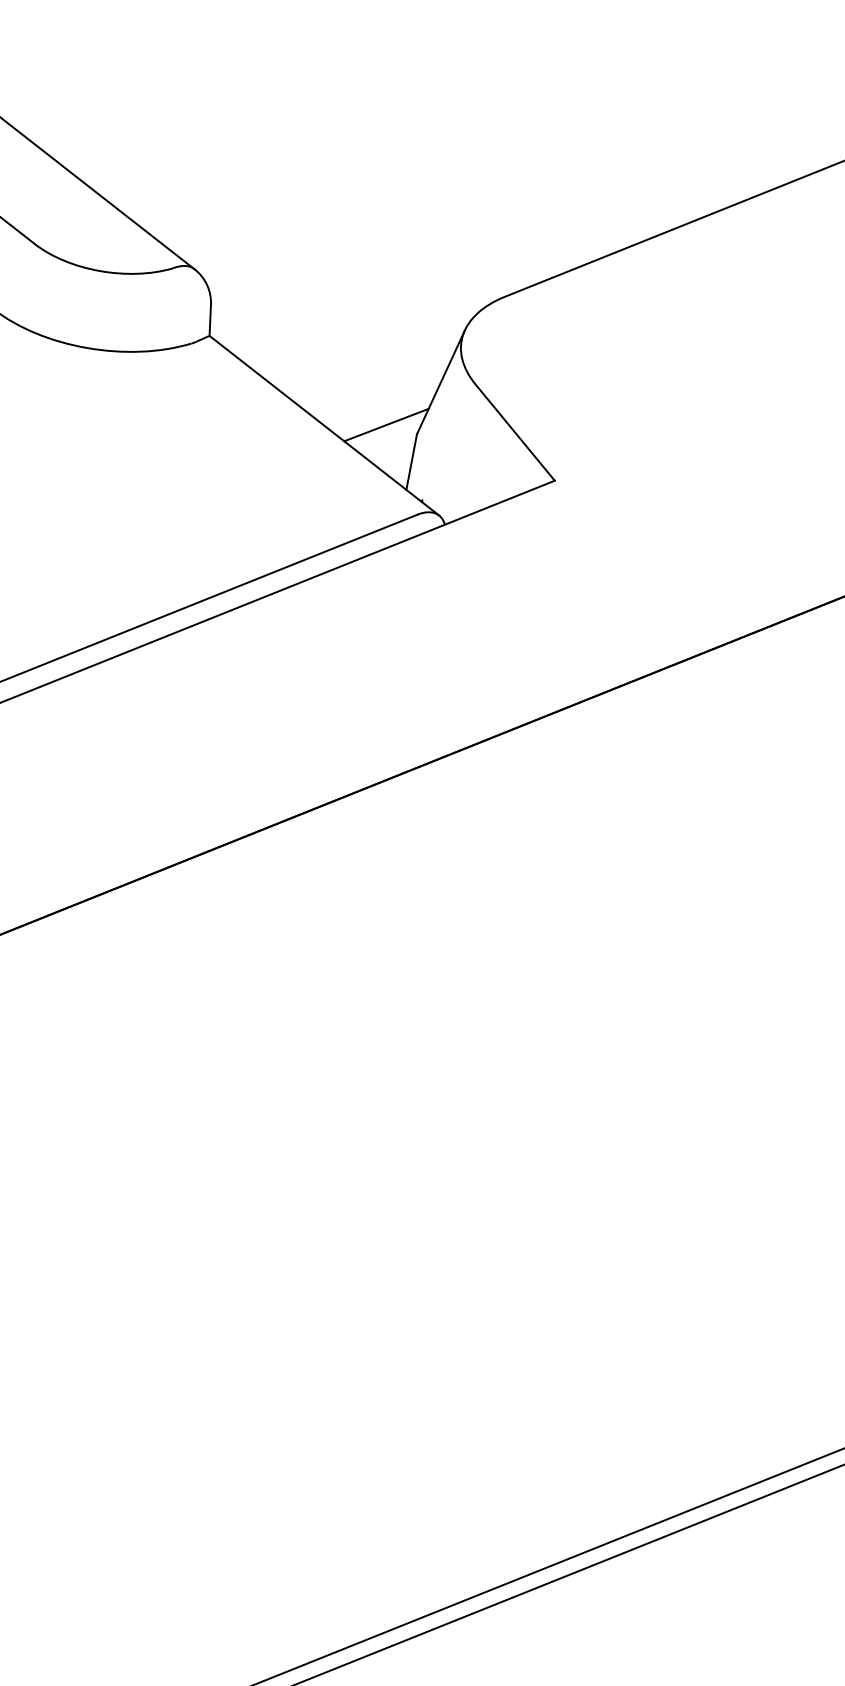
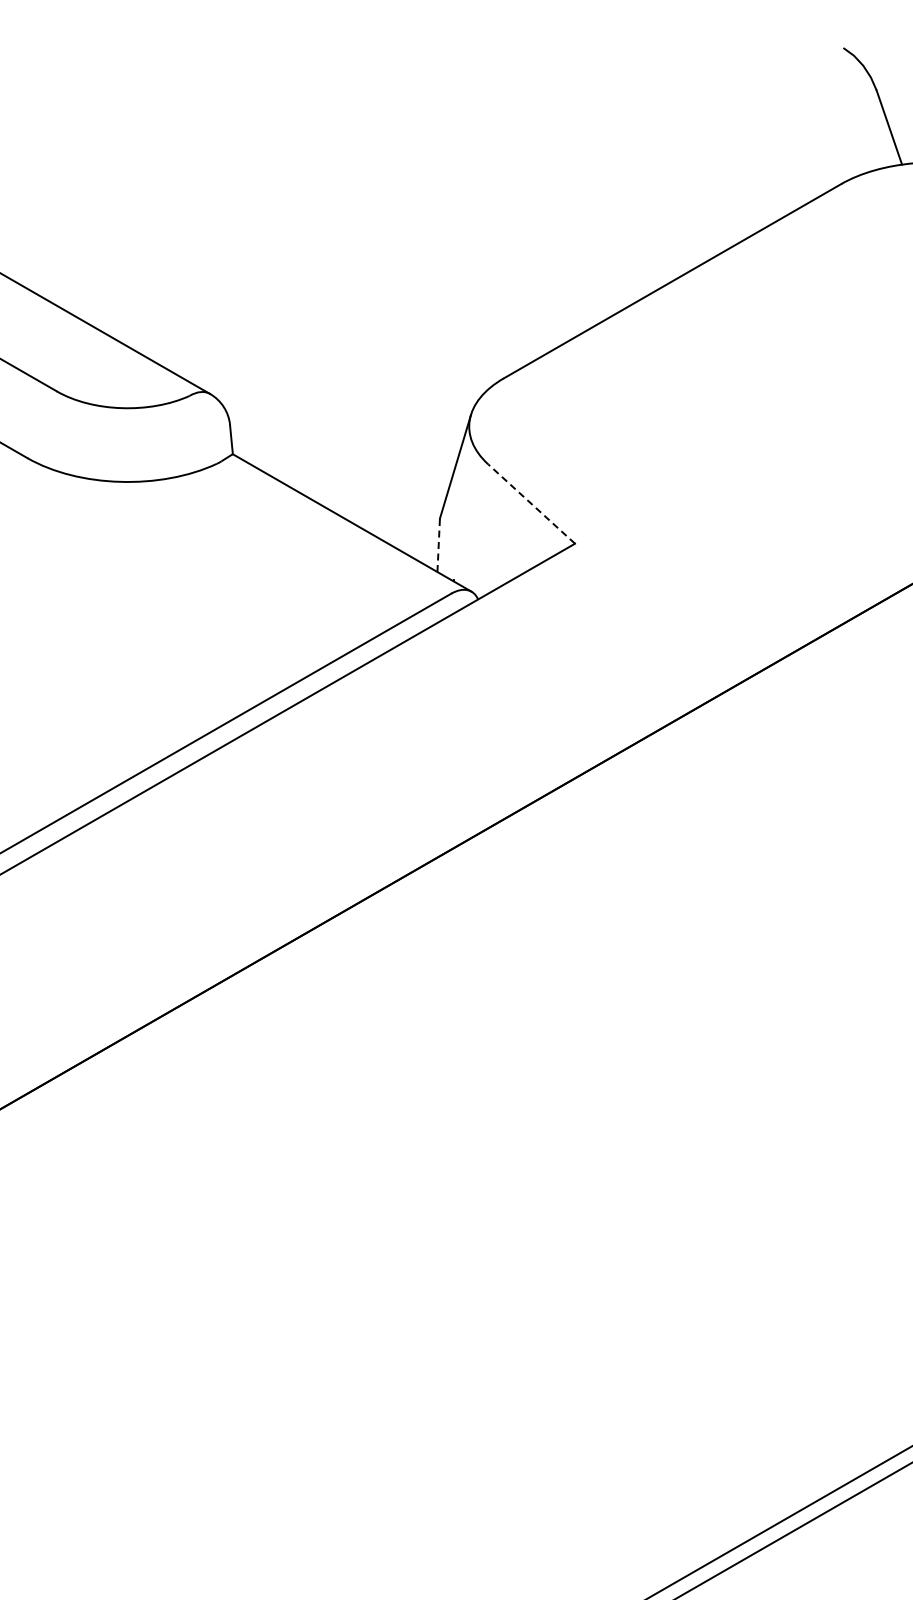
line: (385, 424) -> (409, 513), removed
line: (515, 433) -> (531, 504), solid -> dashed
line: (411, 462) -> (438, 545), solid -> dashed

